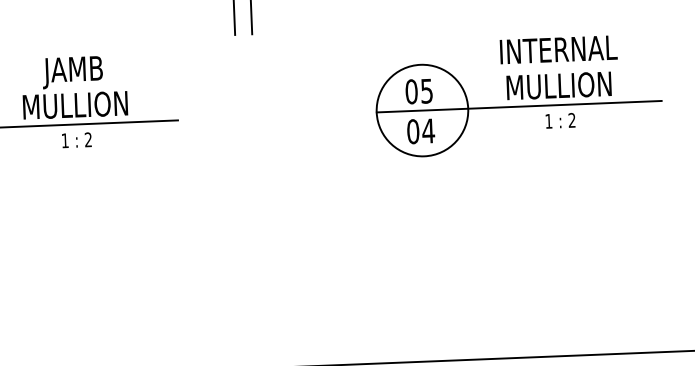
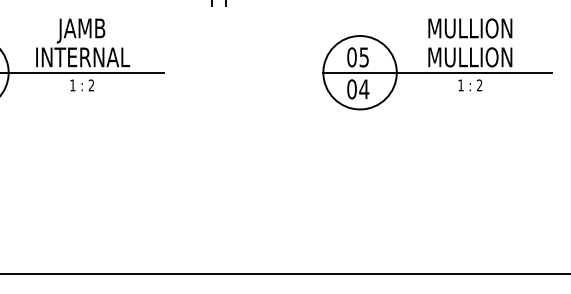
text: (559, 49) -> (471, 28), INTERNAL -> MULLION
text: (77, 105) -> (83, 57), MULLION -> INTERNAL

